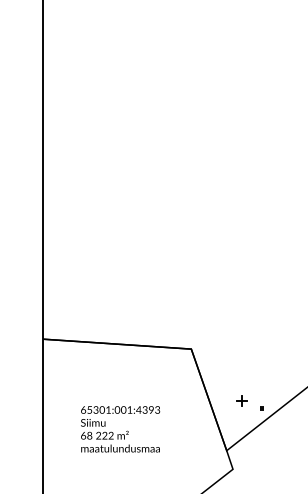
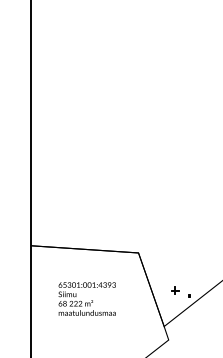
text: (119, 428) -> (86, 298), moved

